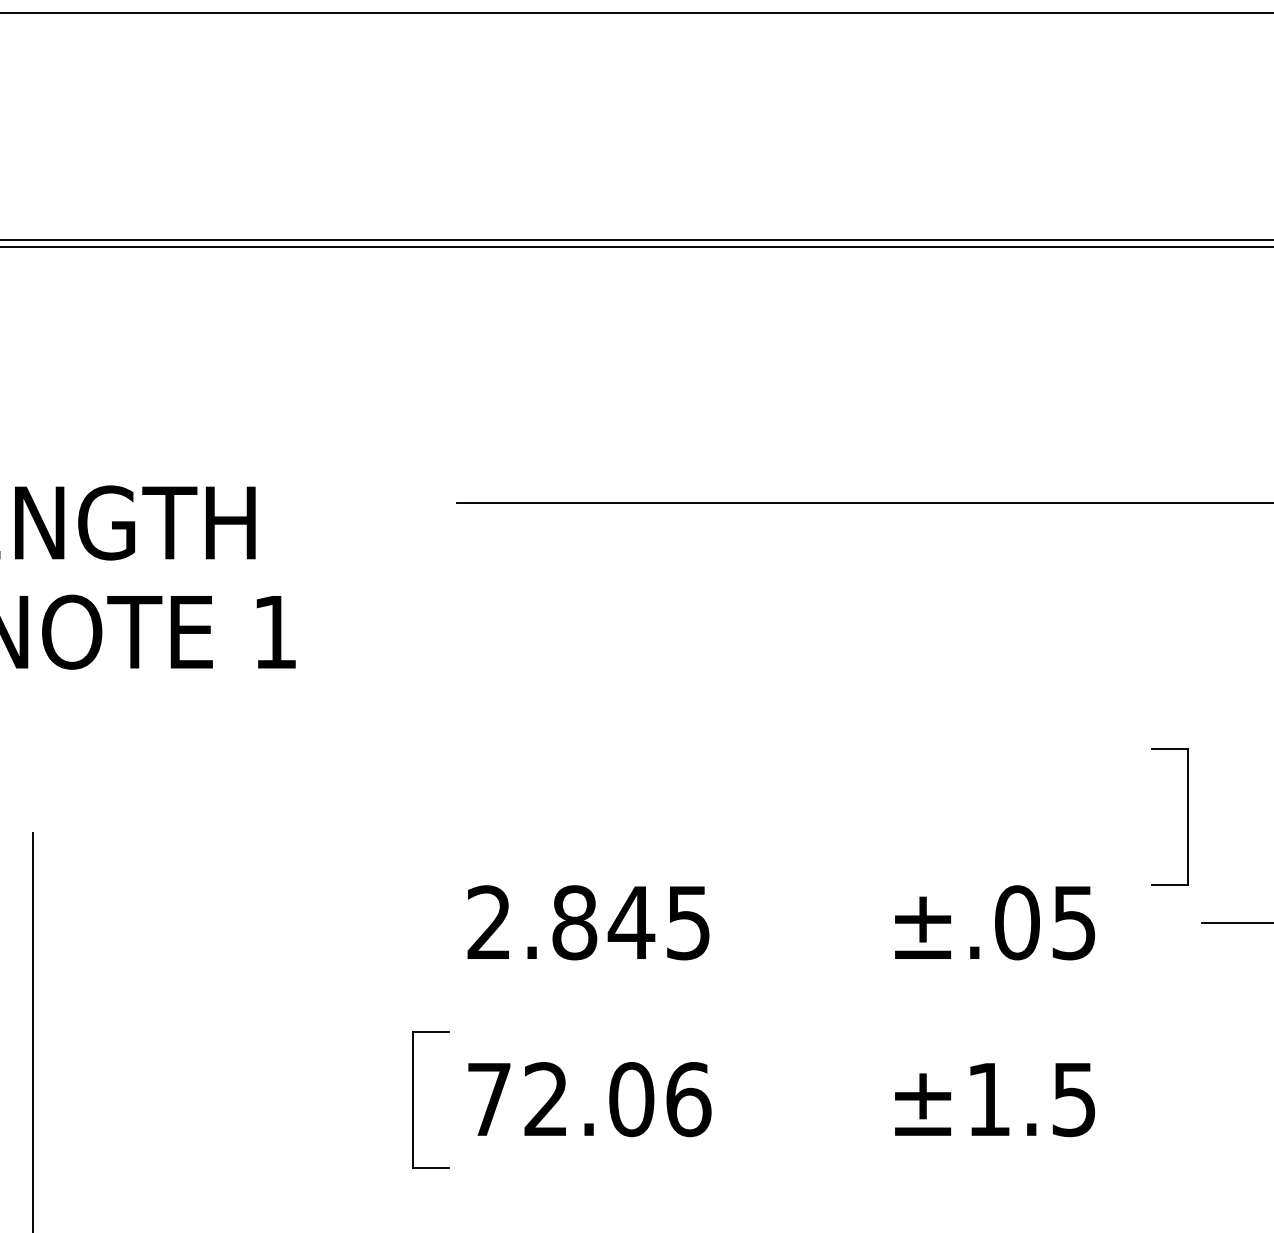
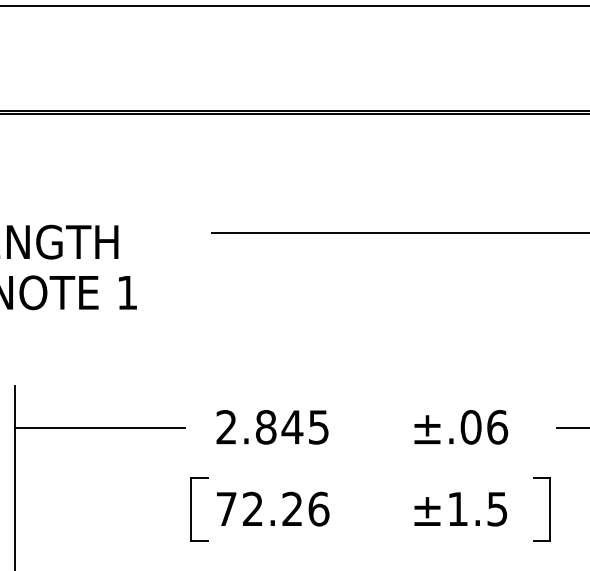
part: (1186, 817) -> (549, 509), moved
line: (214, 923) -> (99, 427), added
text: (1074, 923) -> (497, 427), ±.05 -> ±.06
text: (631, 1098) -> (292, 508), 72.06 -> 72.26

